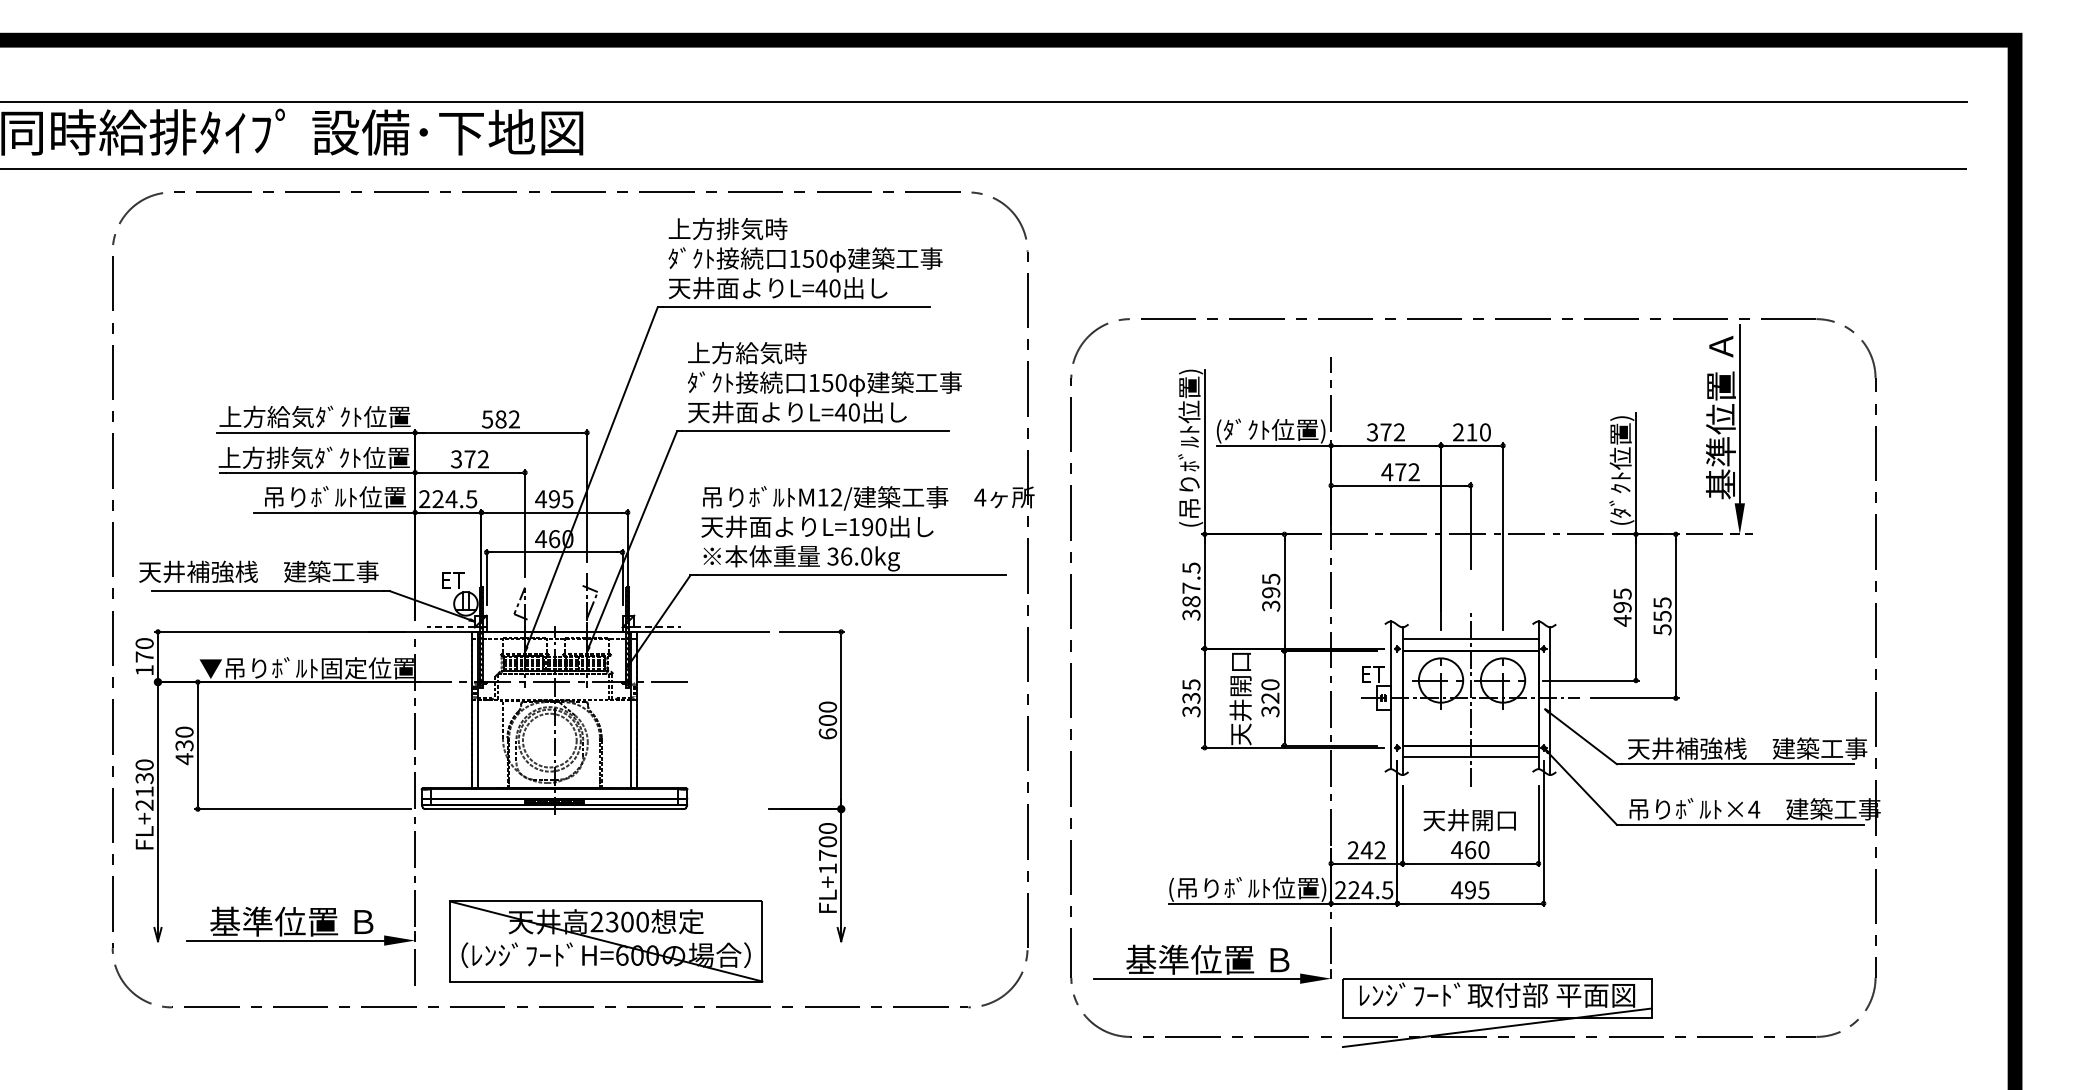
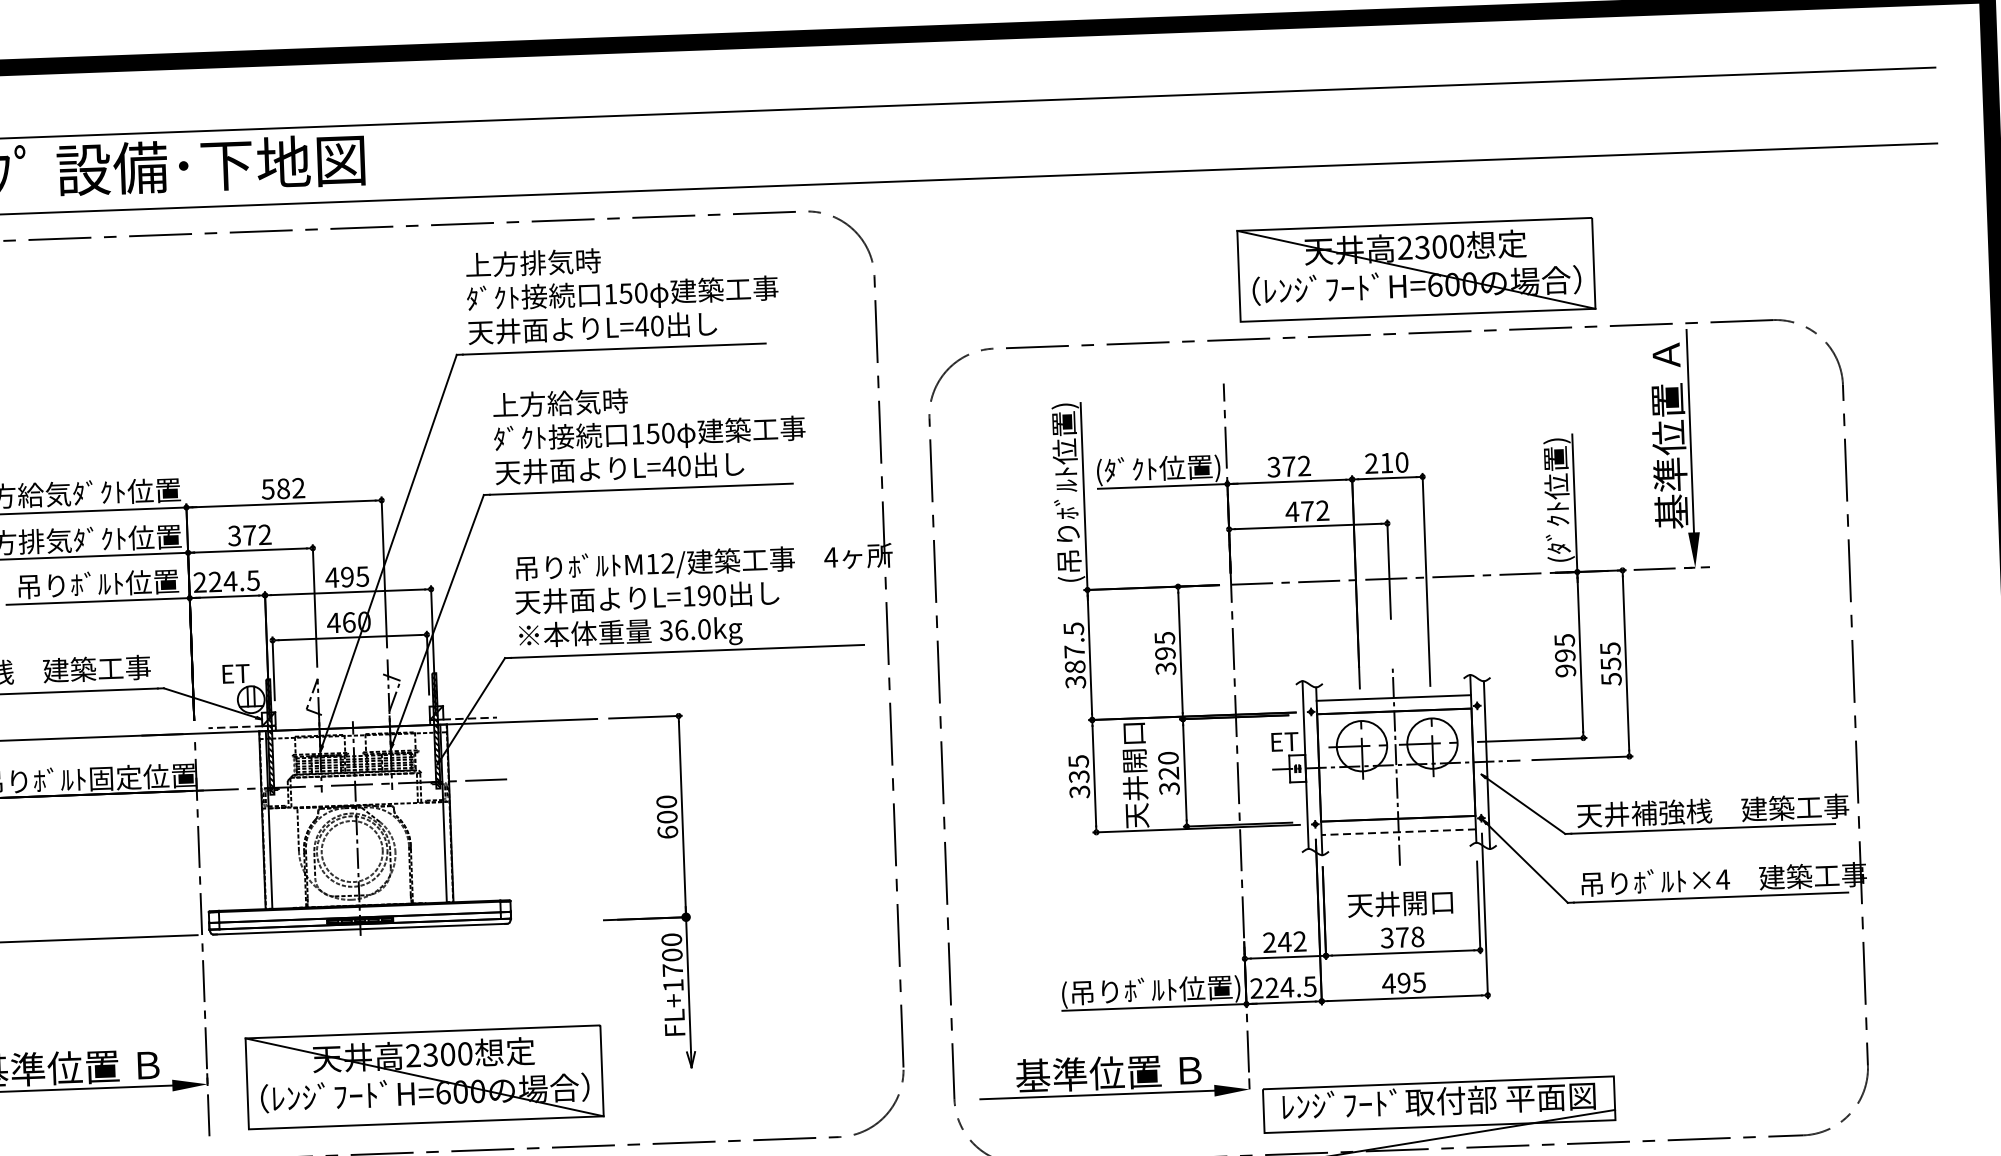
part: (1504, 263) -> (1416, 269), added
text: (1622, 620) -> (1565, 670), 495 -> 995
line: (1470, 757) -> (1398, 832), solid -> dashed
text: (1470, 850) -> (1402, 938), 460 -> 378

